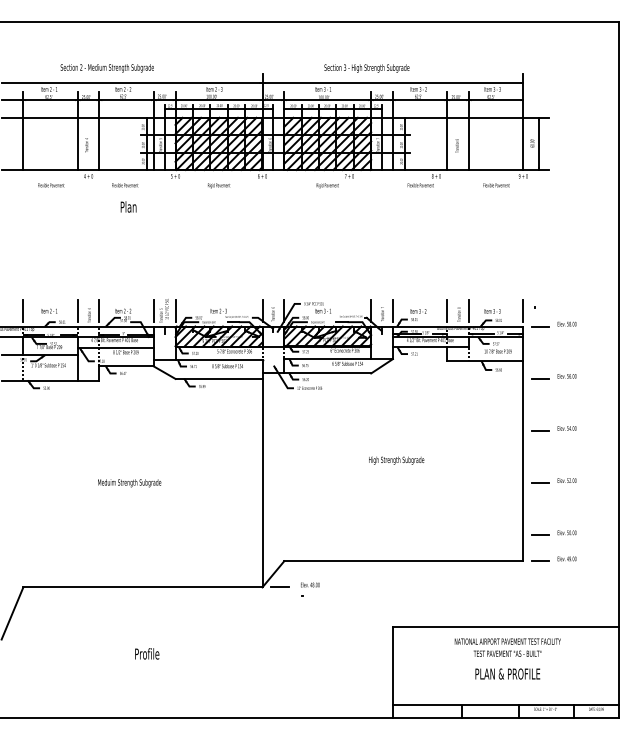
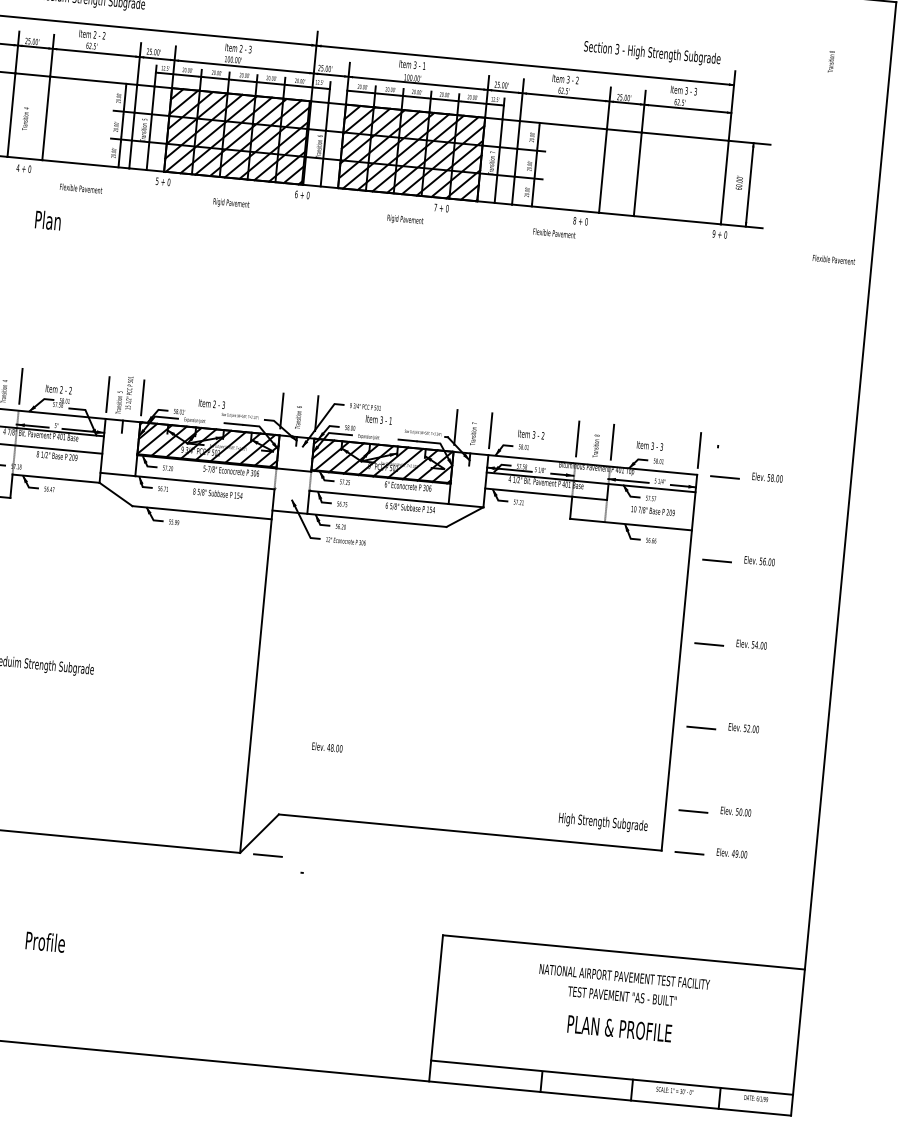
text: (366, 68) -> (651, 53), moved
text: (456, 145) -> (830, 61), moved
text: (496, 185) -> (834, 260), moved
text: (128, 206) -> (48, 219), moved
text: (396, 460) -> (603, 822), moved
text: (310, 584) -> (327, 746), moved

